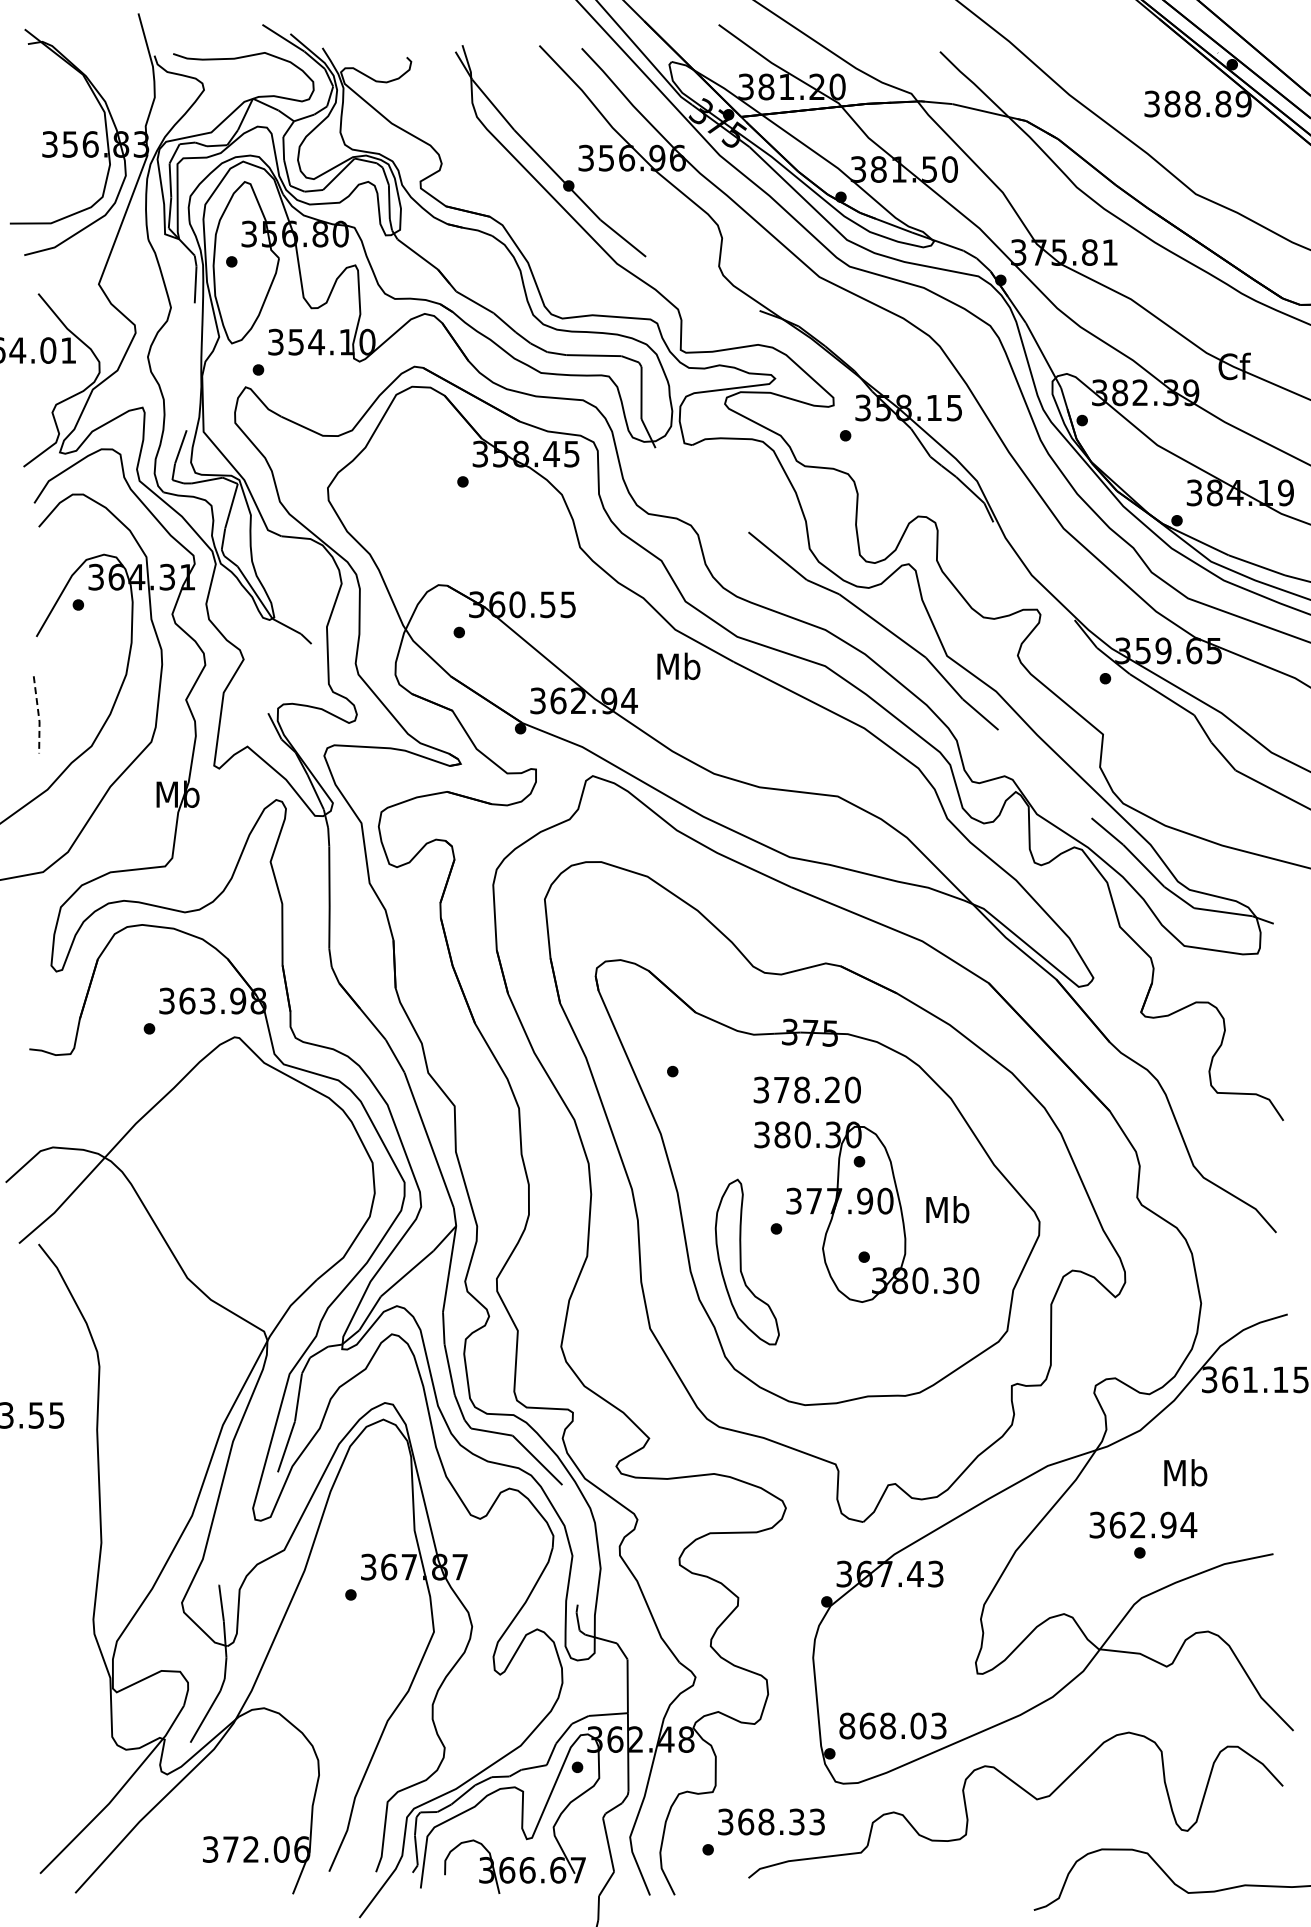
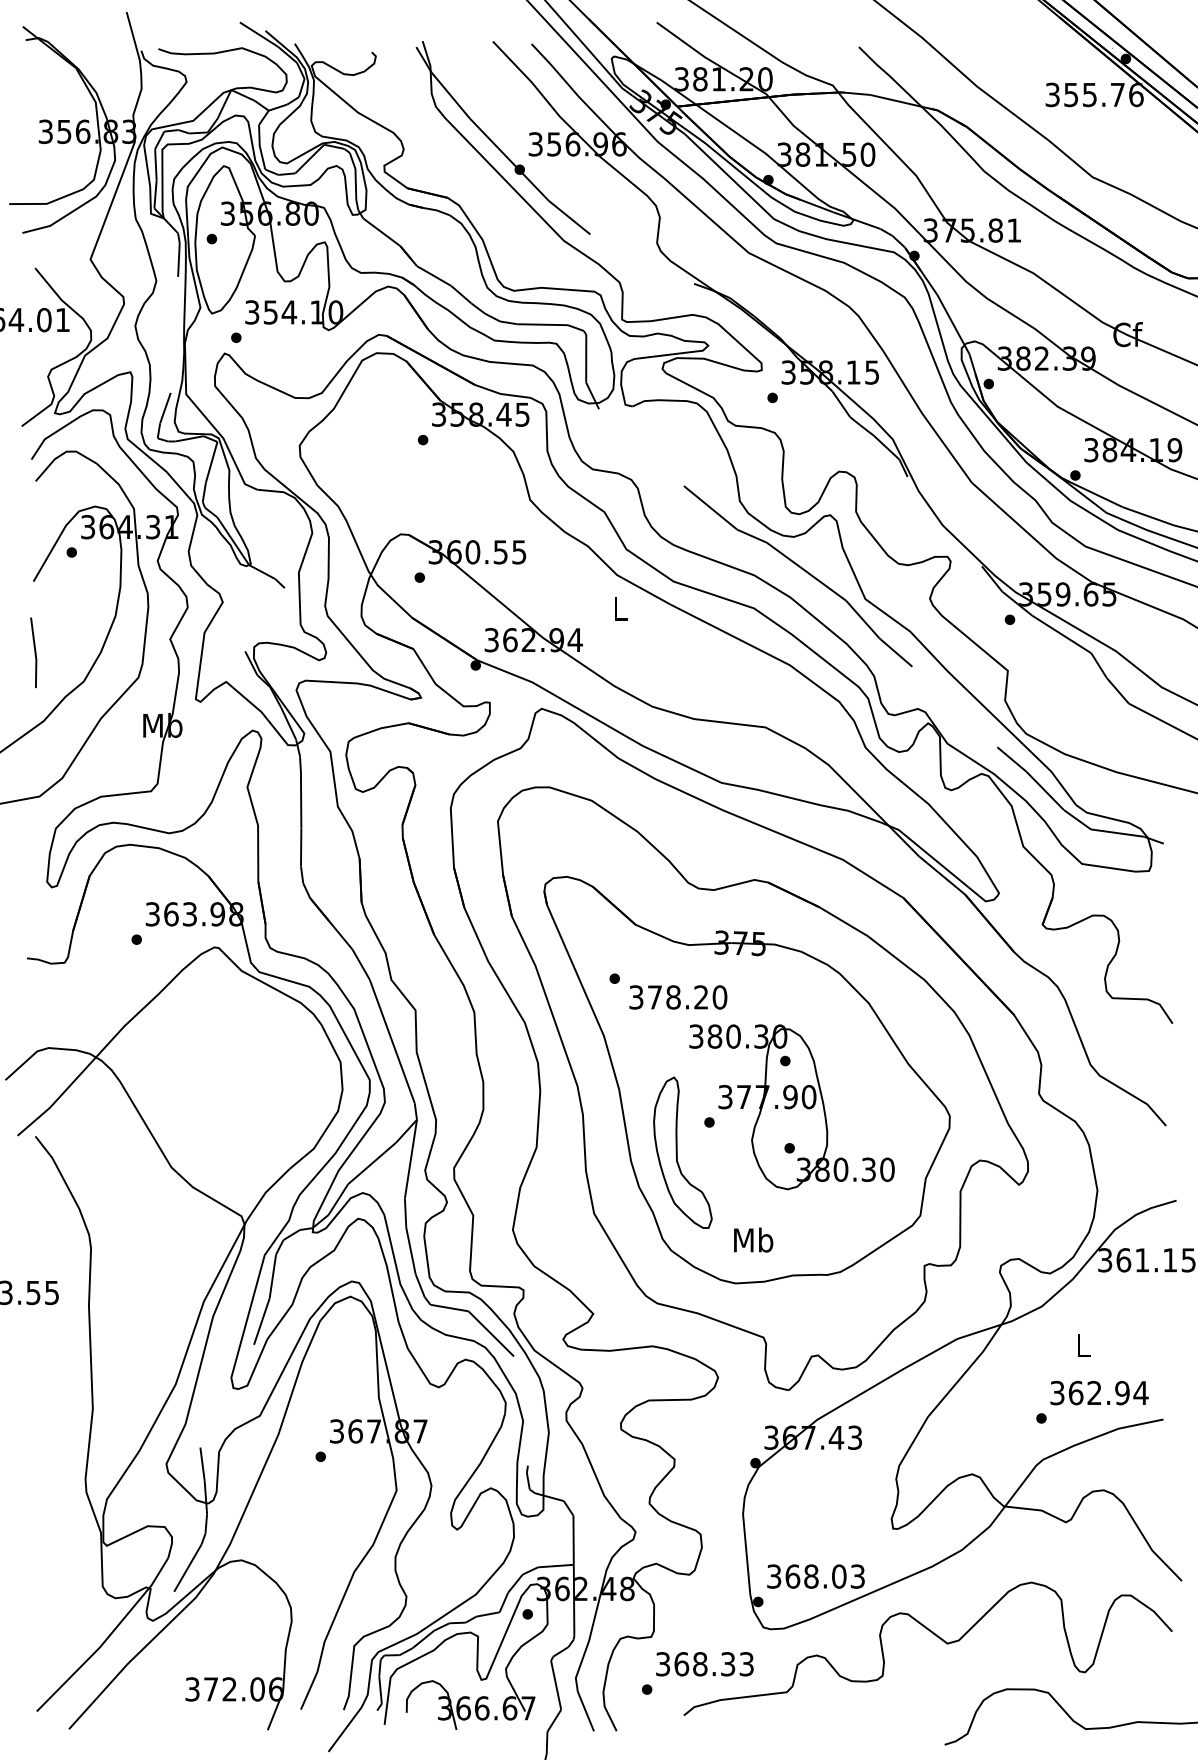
text: (1207, 103) -> (1103, 94), 388.89 -> 355.76
text: (678, 666) -> (620, 608), Mb -> L
line: (38, 715) -> (35, 653), dashed -> solid
text: (806, 1089) -> (677, 996), moved
text: (947, 1209) -> (753, 1239), moved
text: (1185, 1472) -> (1083, 1344), Mb -> L
text: (1143, 1524) -> (1099, 1392), moved
text: (847, 1725) -> (774, 1576), 868.03 -> 368.03

